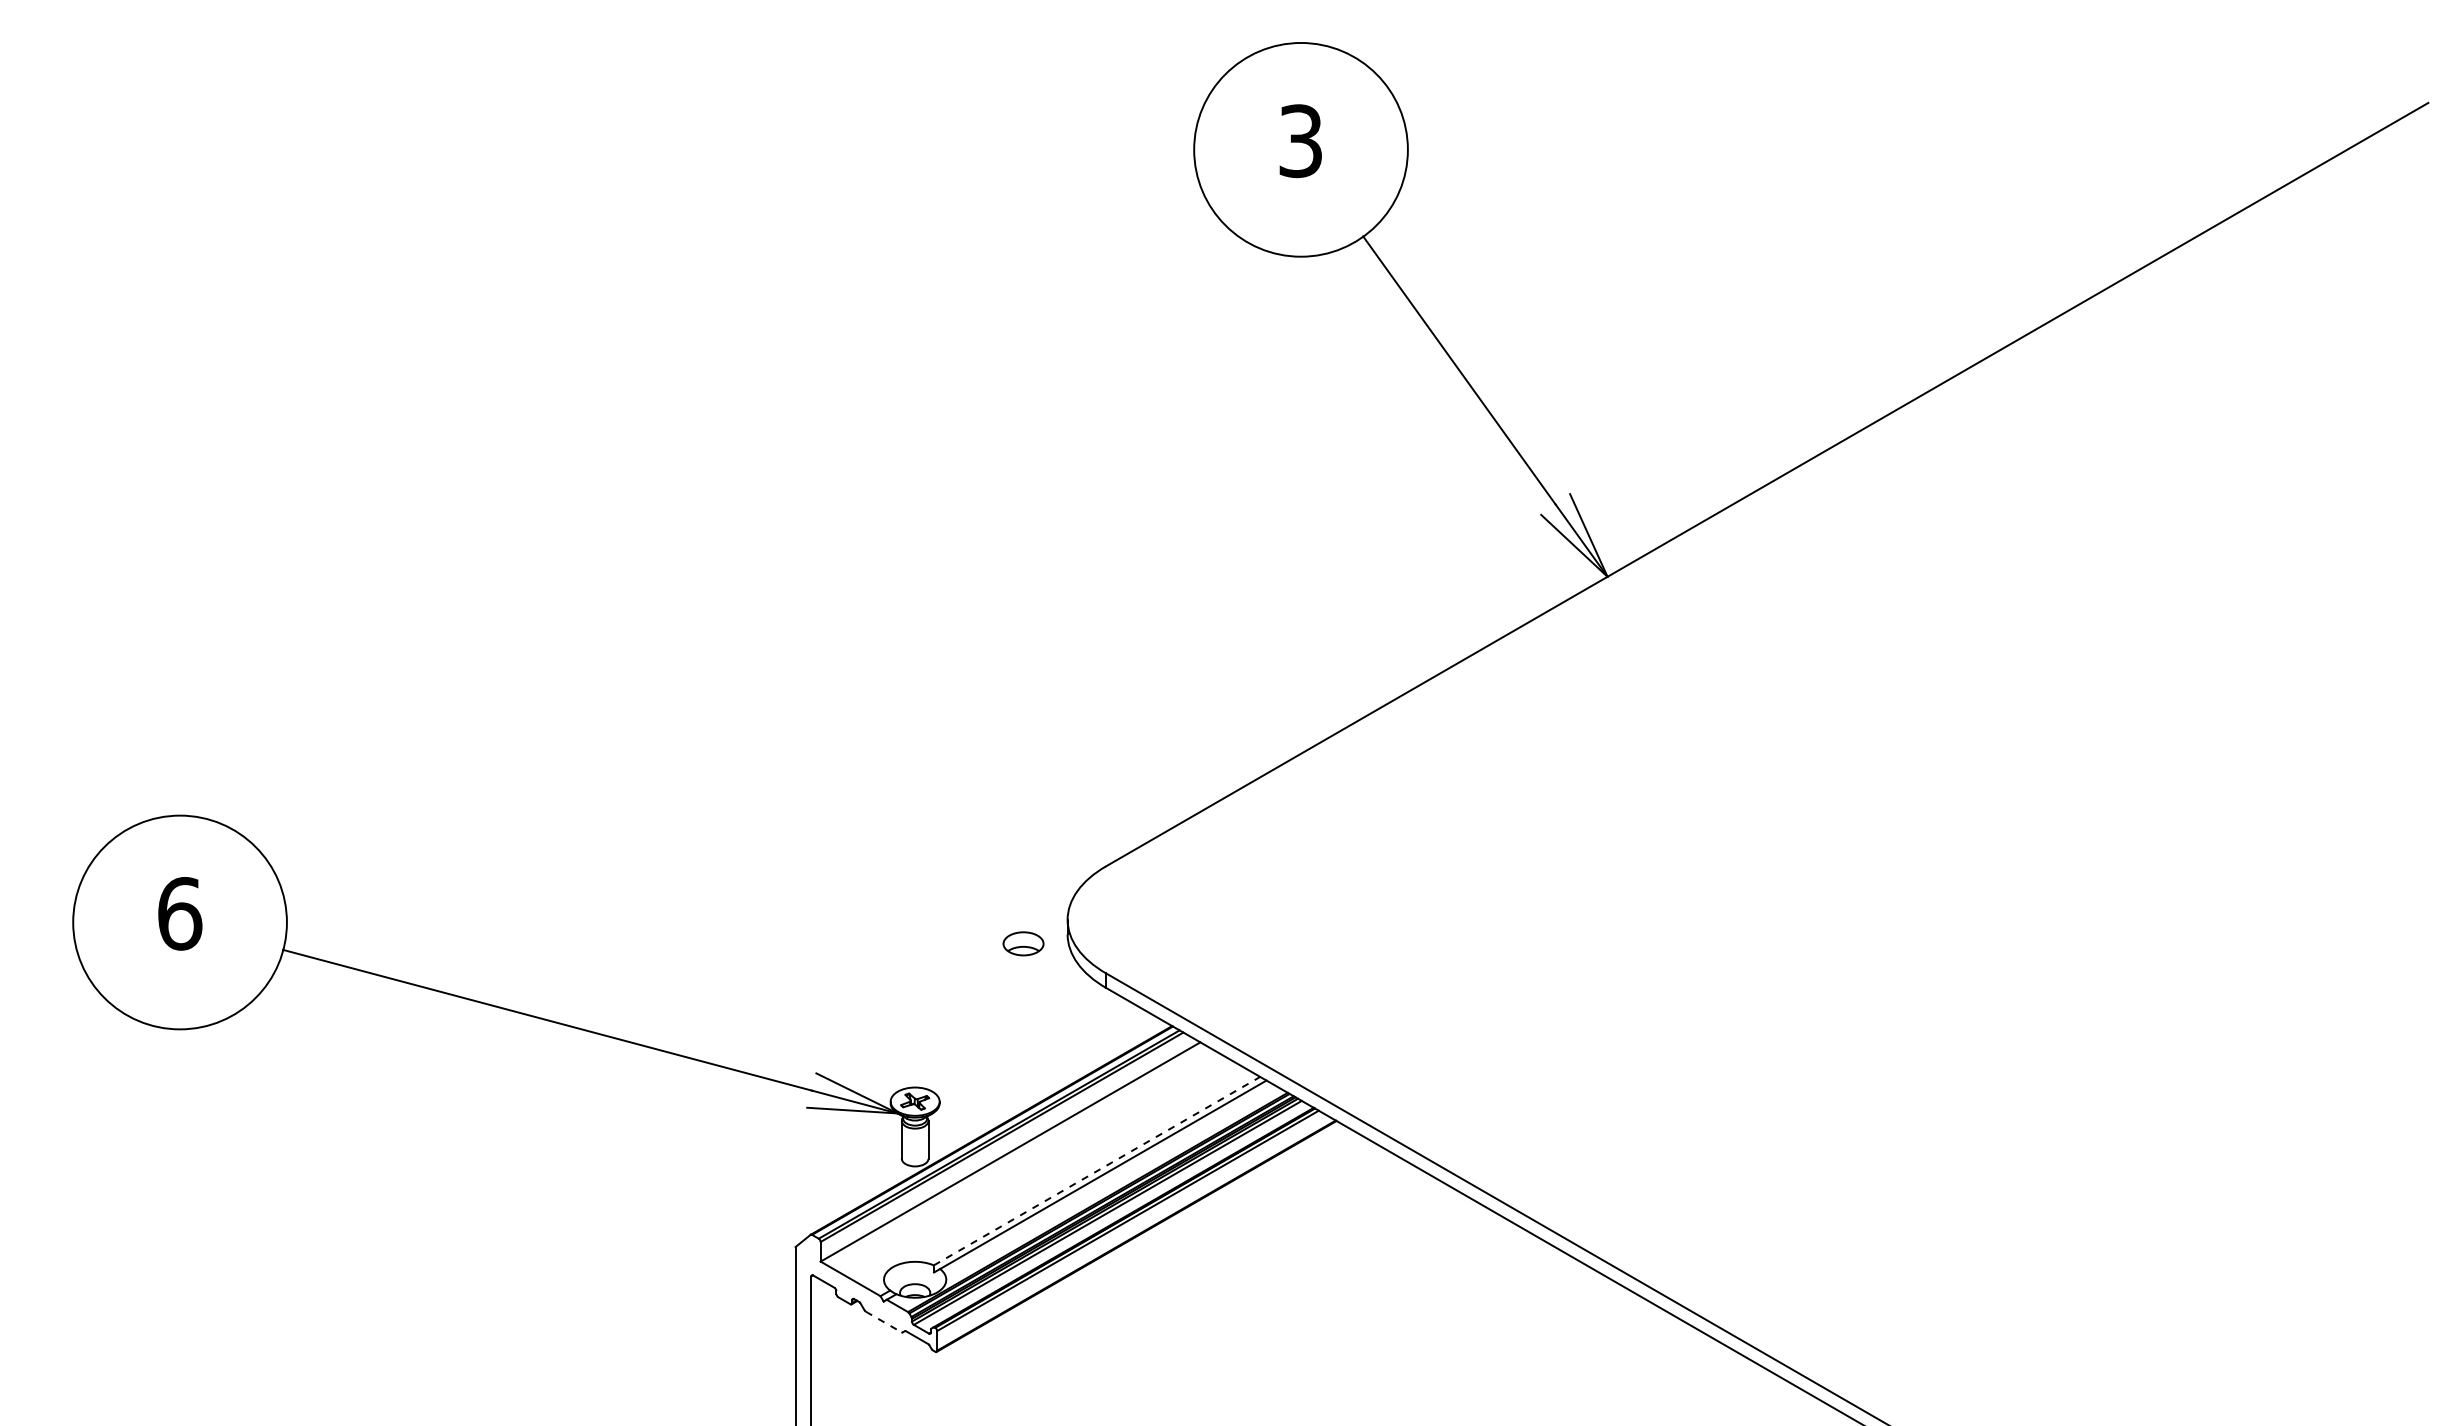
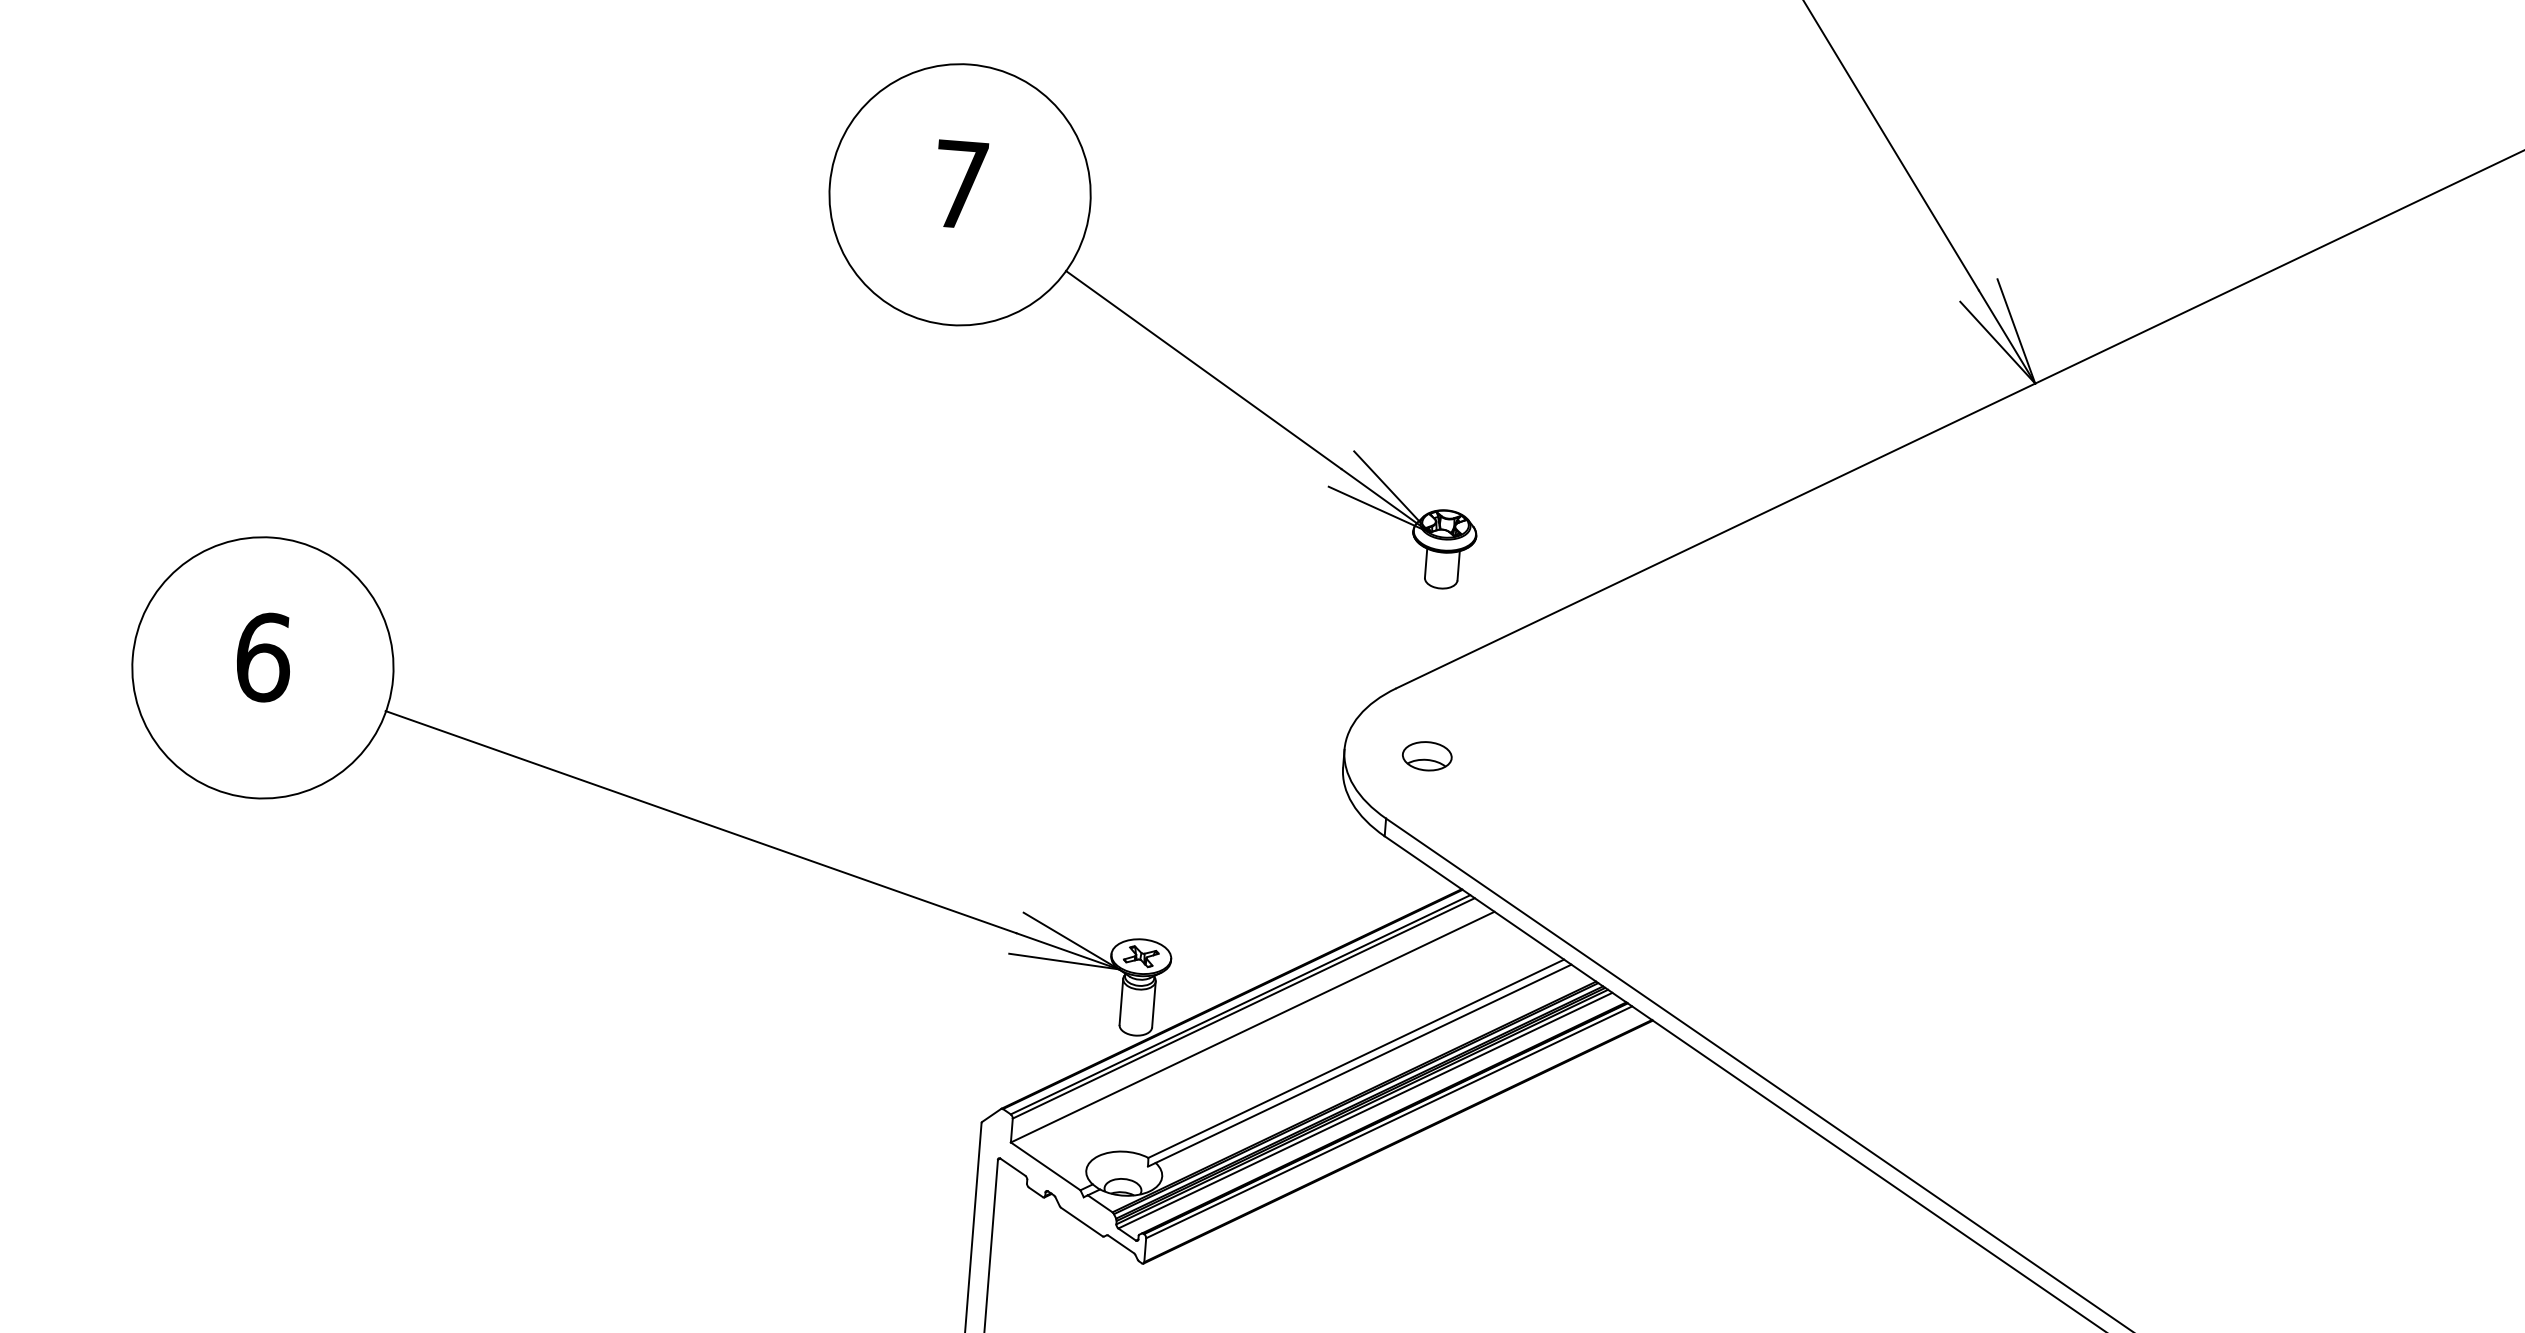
part: (883, 590) -> (1151, 330), added
part: (1023, 943) -> (1427, 755), moved
line: (1097, 1170) -> (1356, 1058), dashed -> solid
line: (883, 1321) -> (1081, 1221), dashed -> solid

